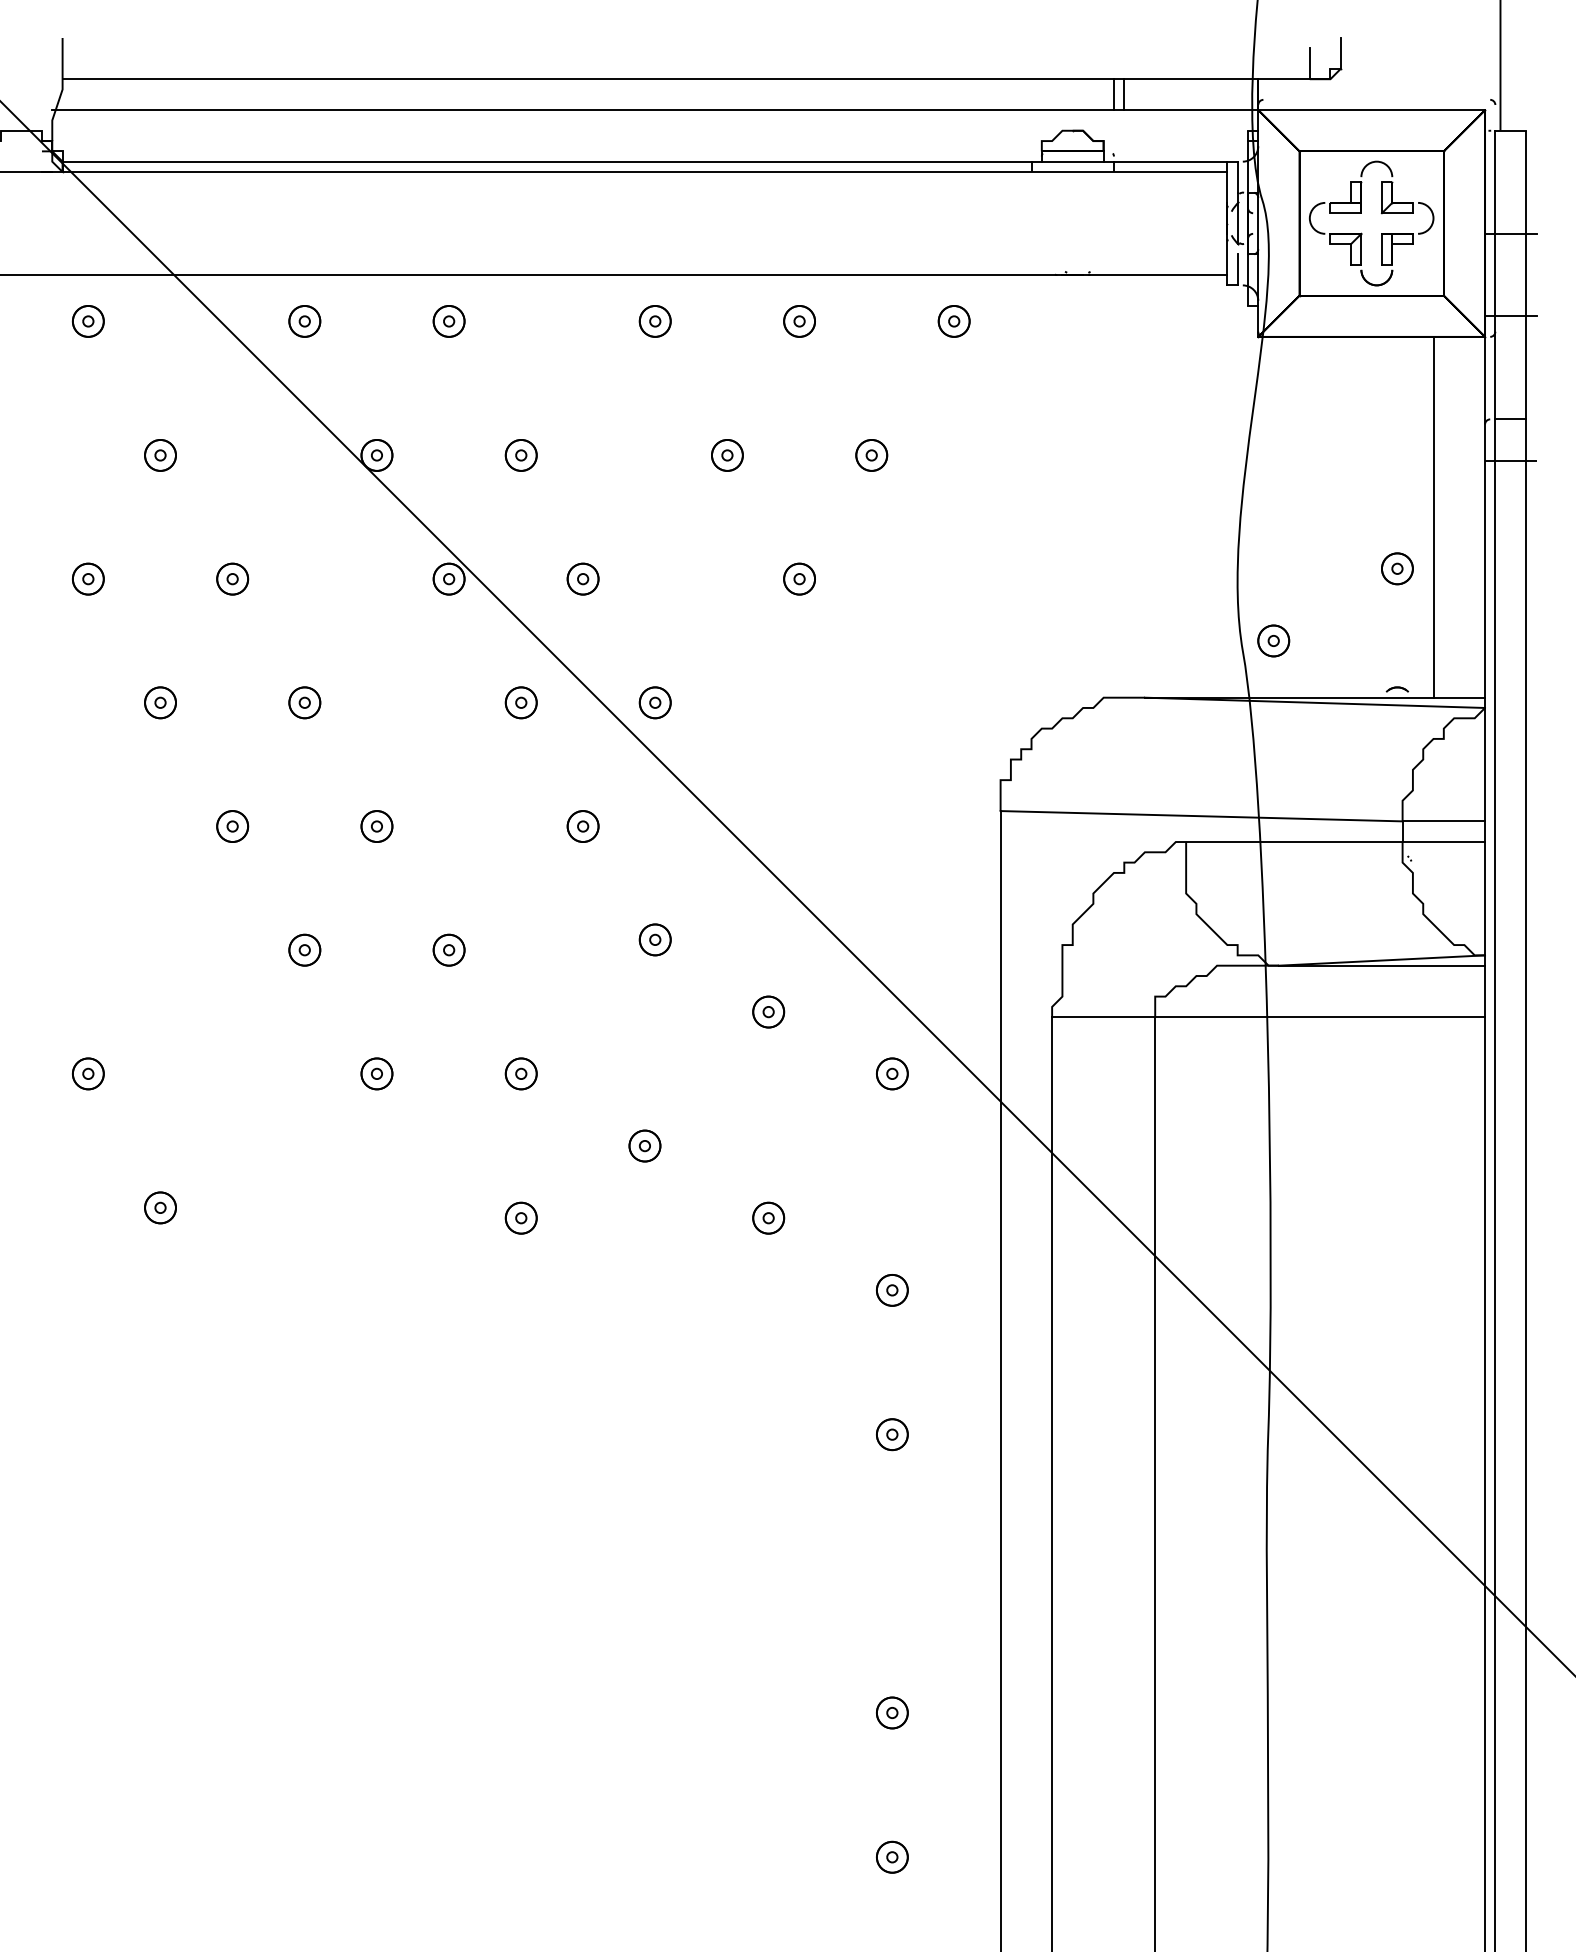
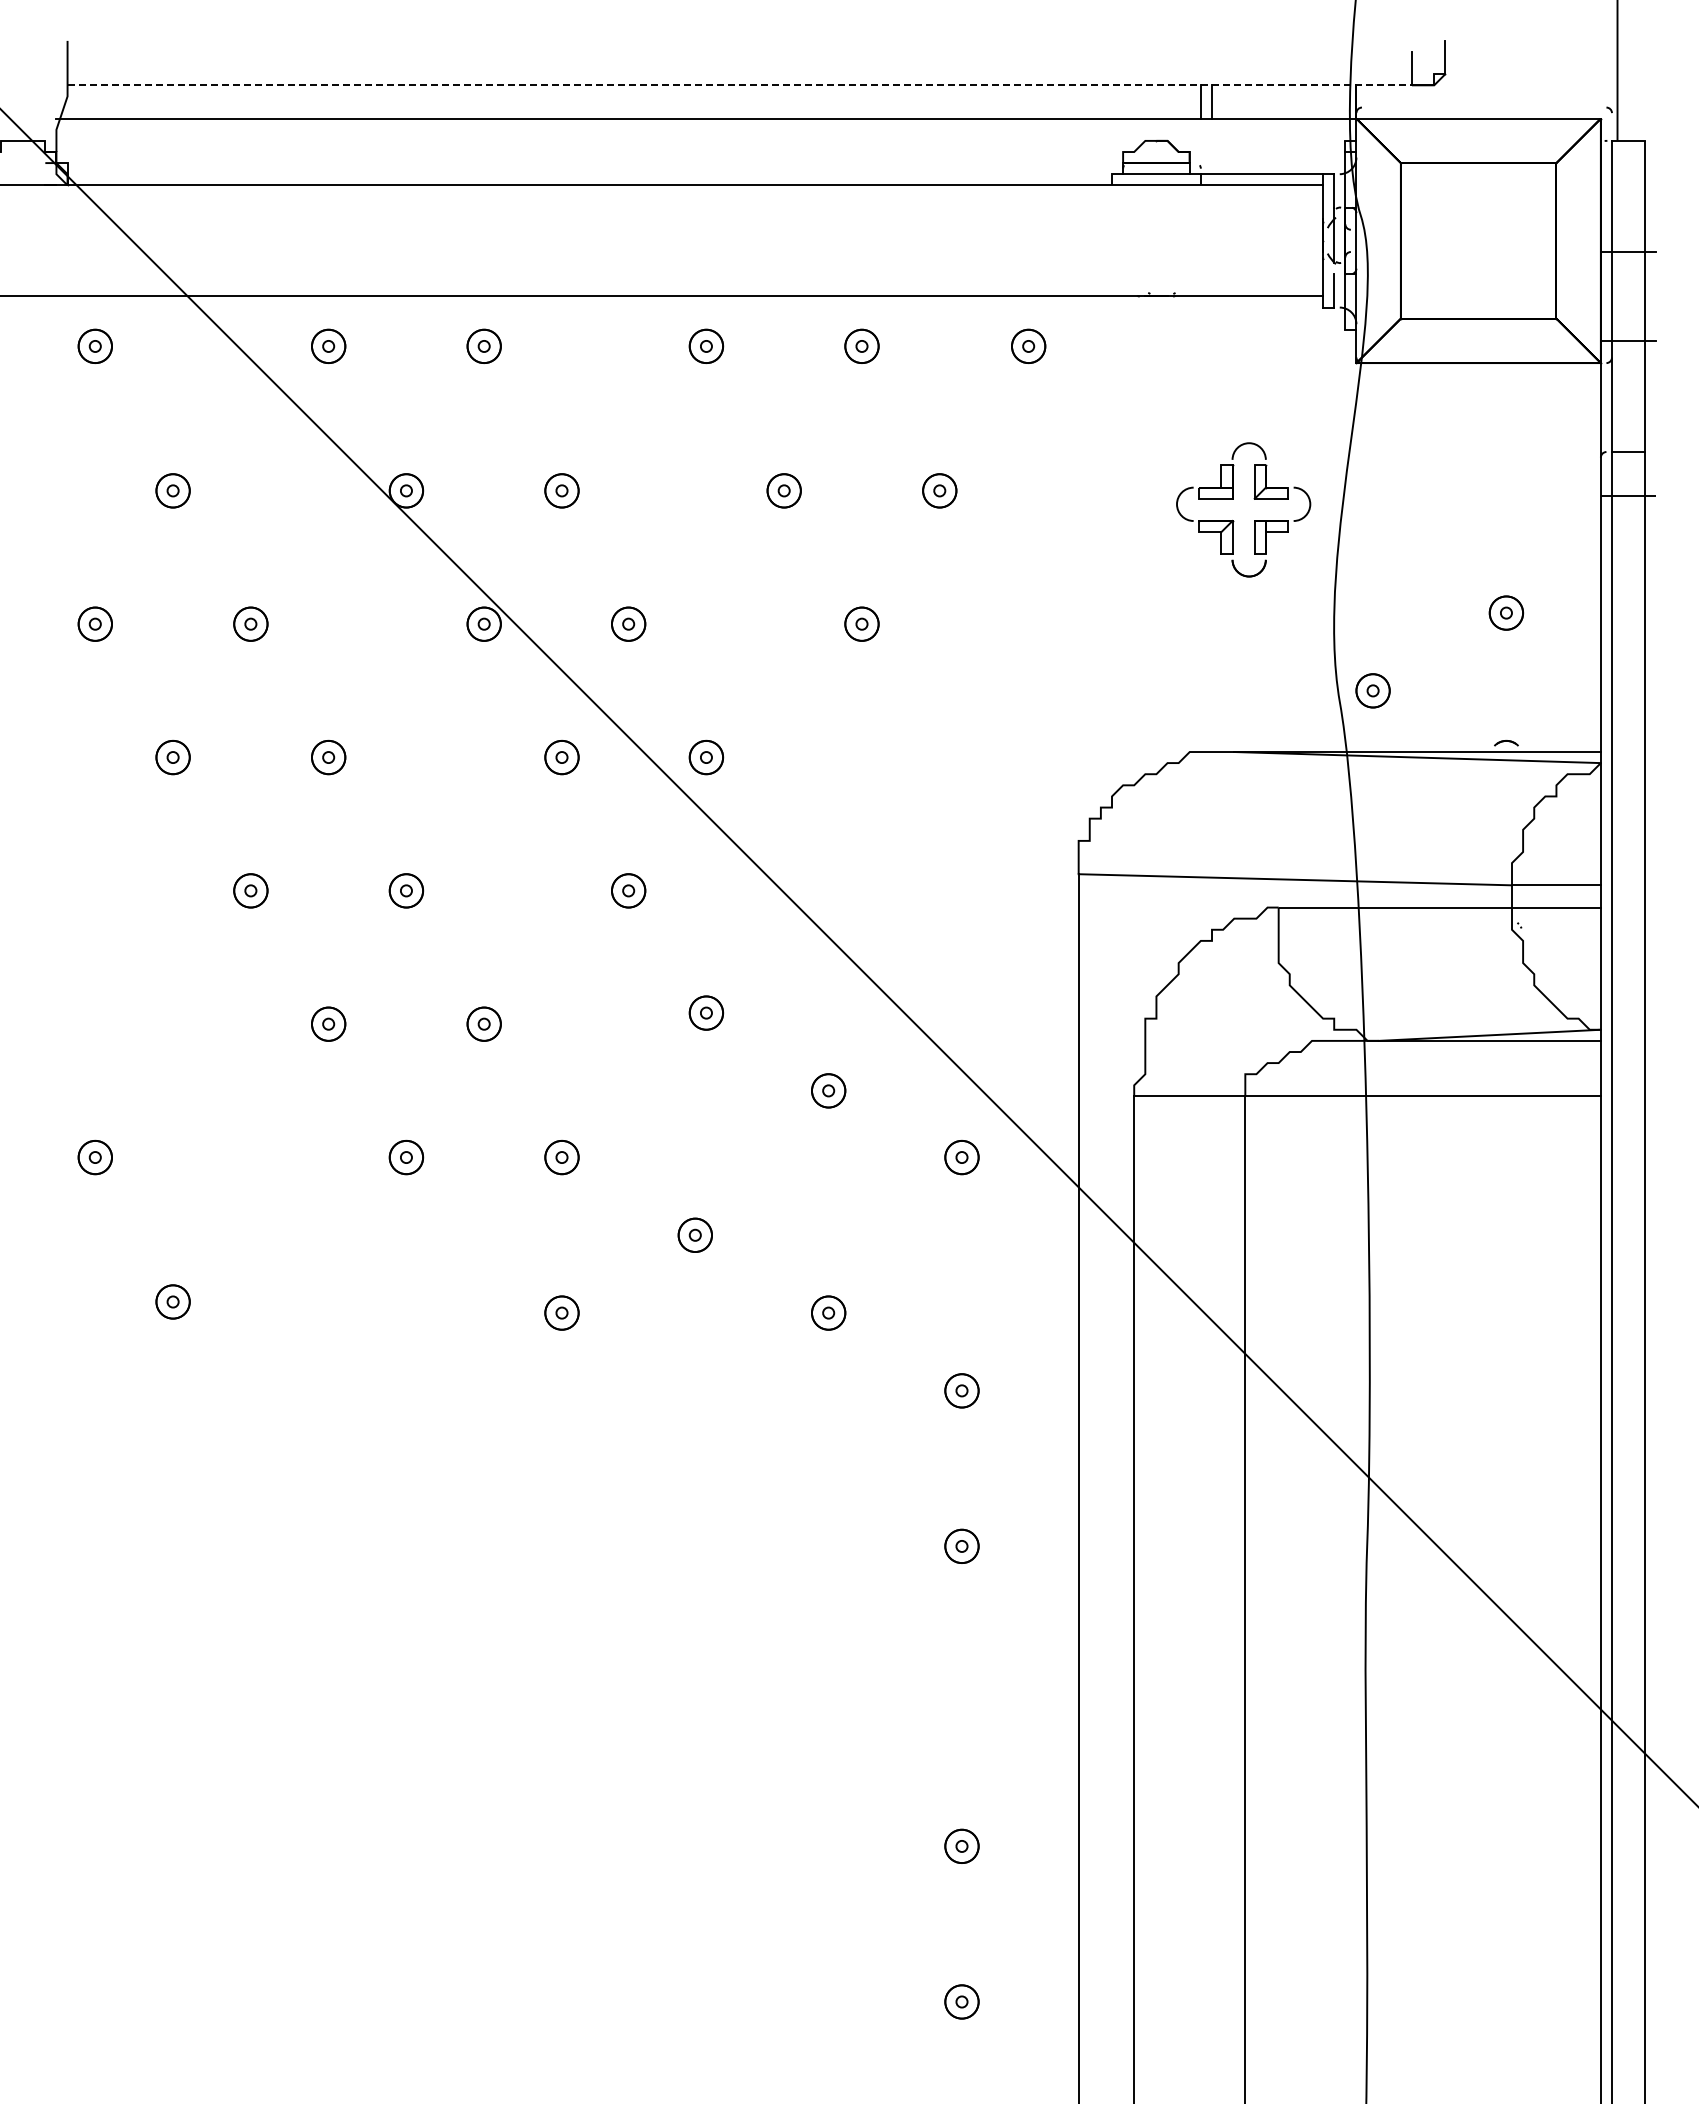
line: (686, 79) -> (740, 85), solid -> dashed
line: (546, 161) -> (589, 174), removed
part: (1362, 213) -> (1233, 499), moved
line: (1433, 517) -> (1545, 557), removed

